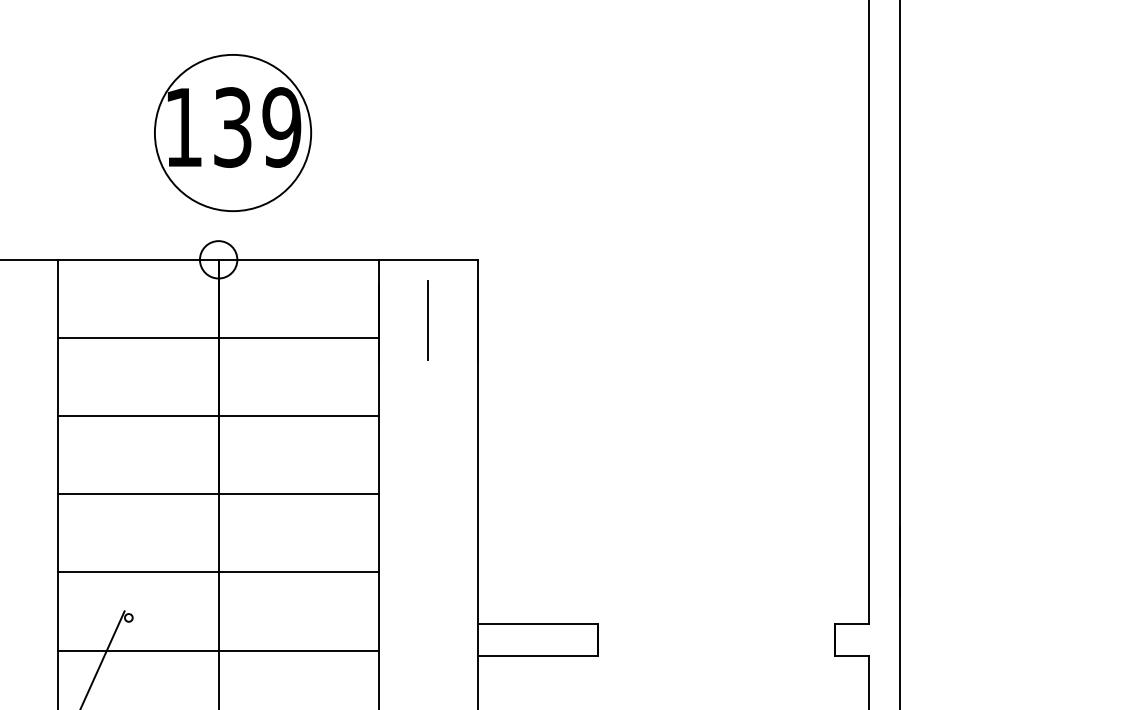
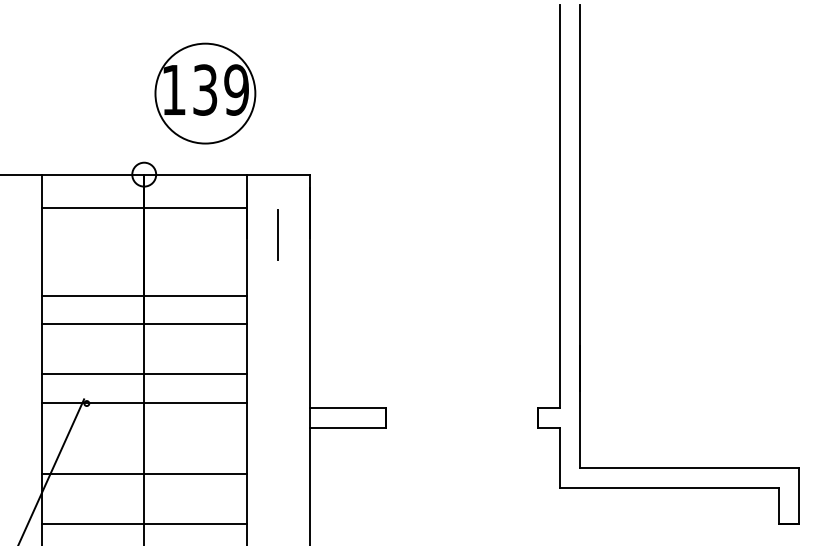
part: (233, 132) -> (205, 93), moved
line: (427, 319) -> (277, 234), moved
line: (217, 337) -> (143, 207), moved
line: (217, 416) -> (143, 295), moved
line: (217, 650) -> (143, 403), moved

